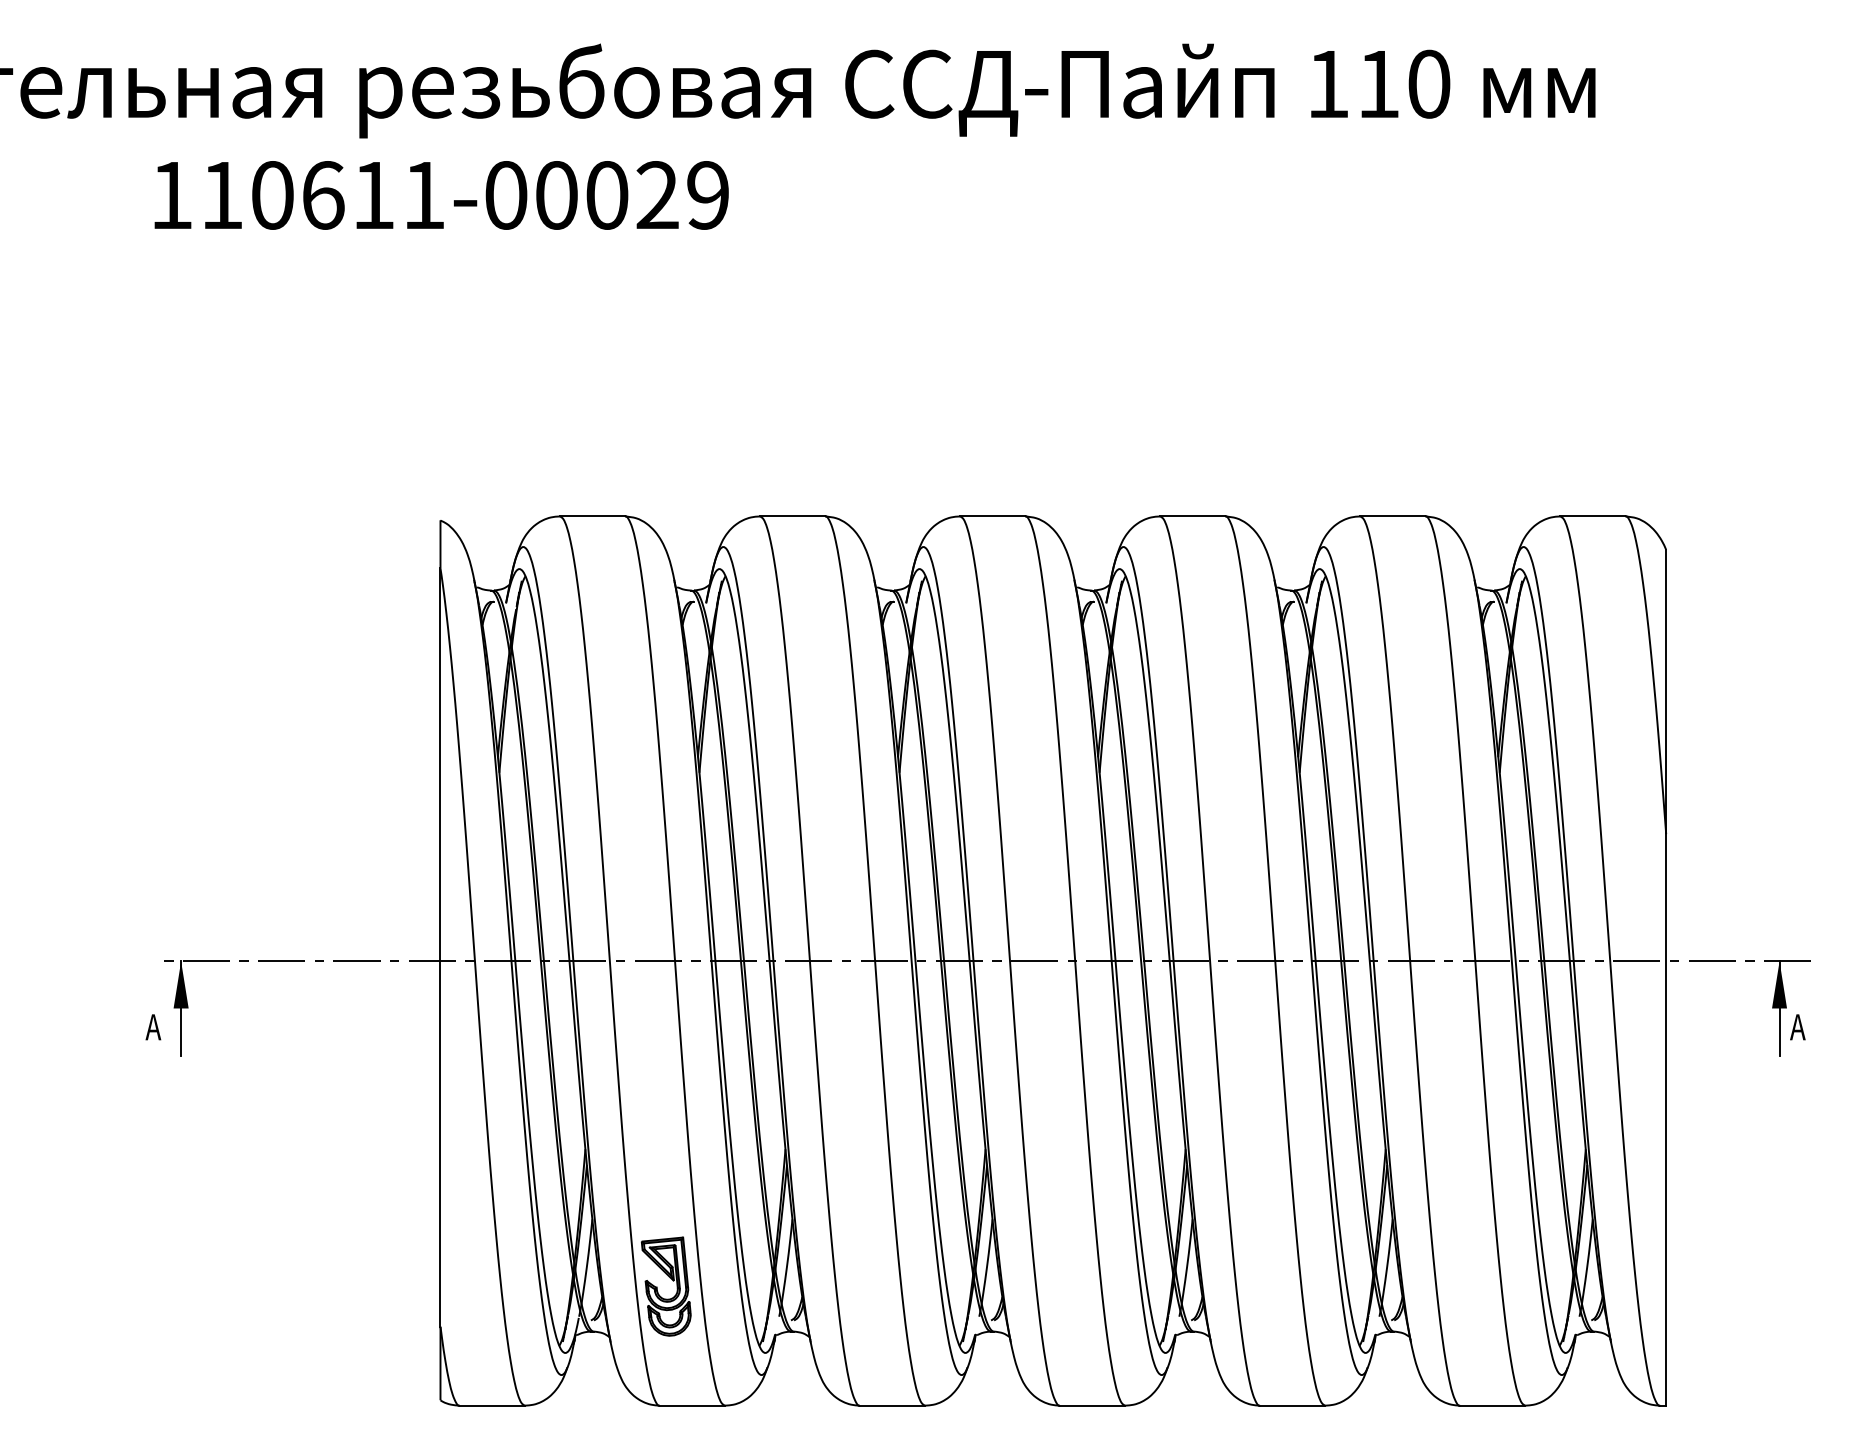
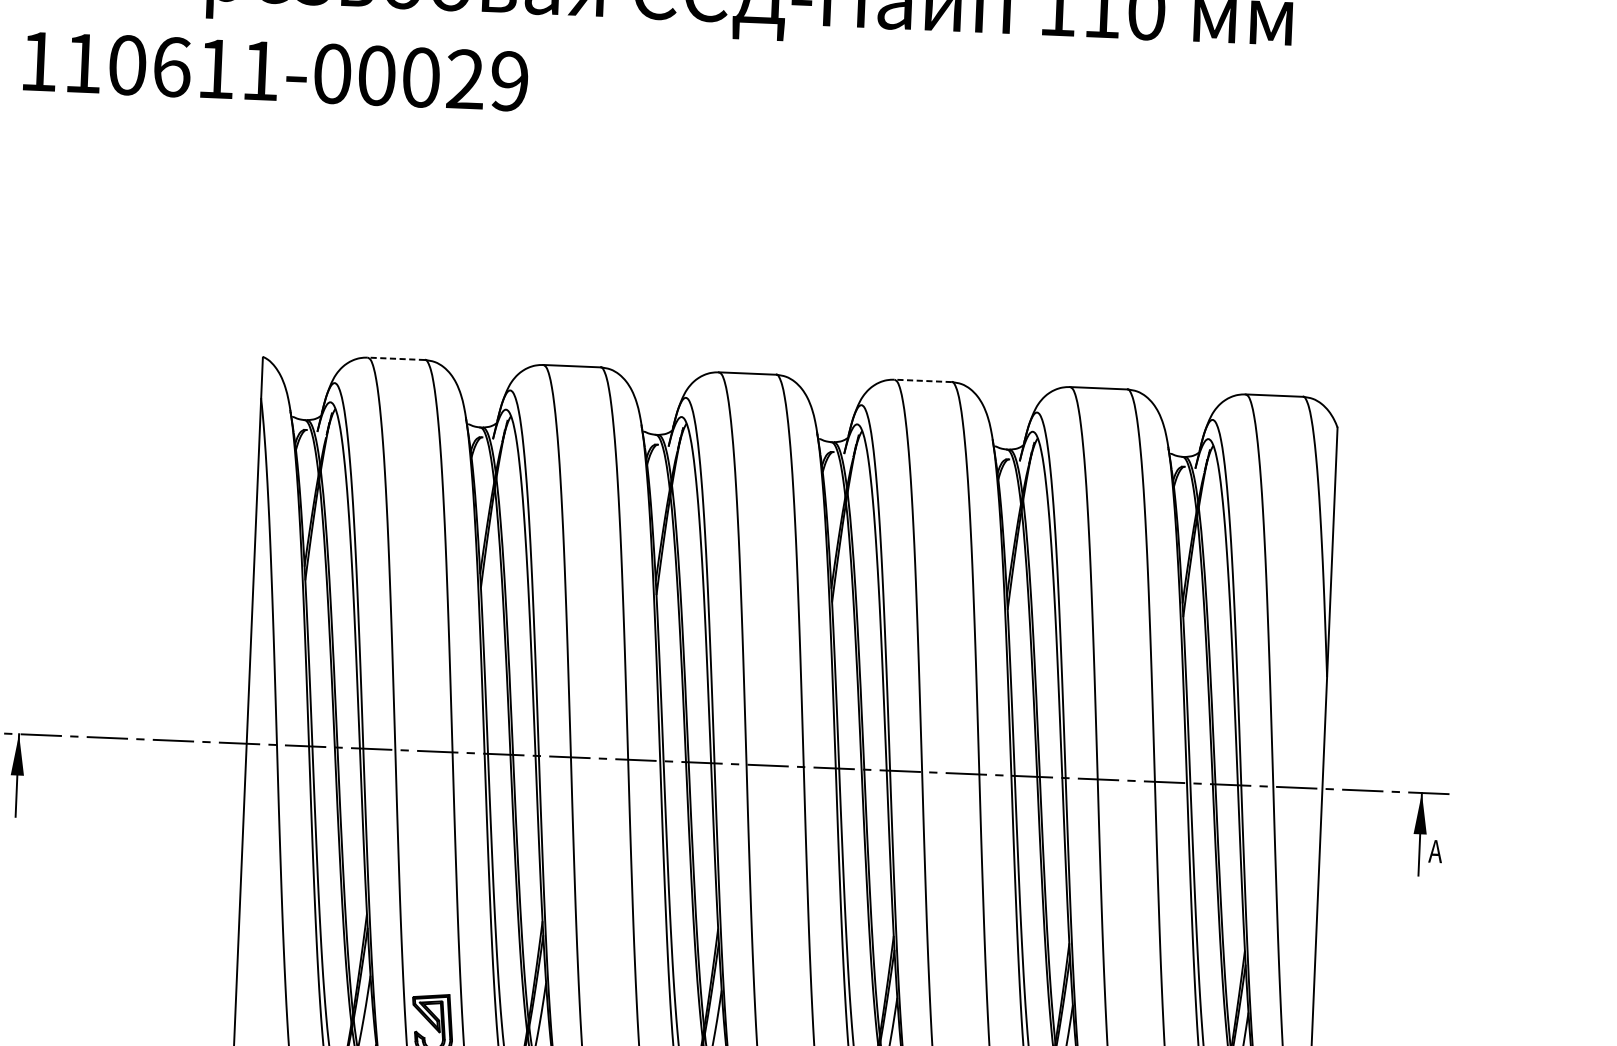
line: (592, 516) -> (396, 358), solid -> dashed
line: (1192, 516) -> (923, 380), solid -> dashed

